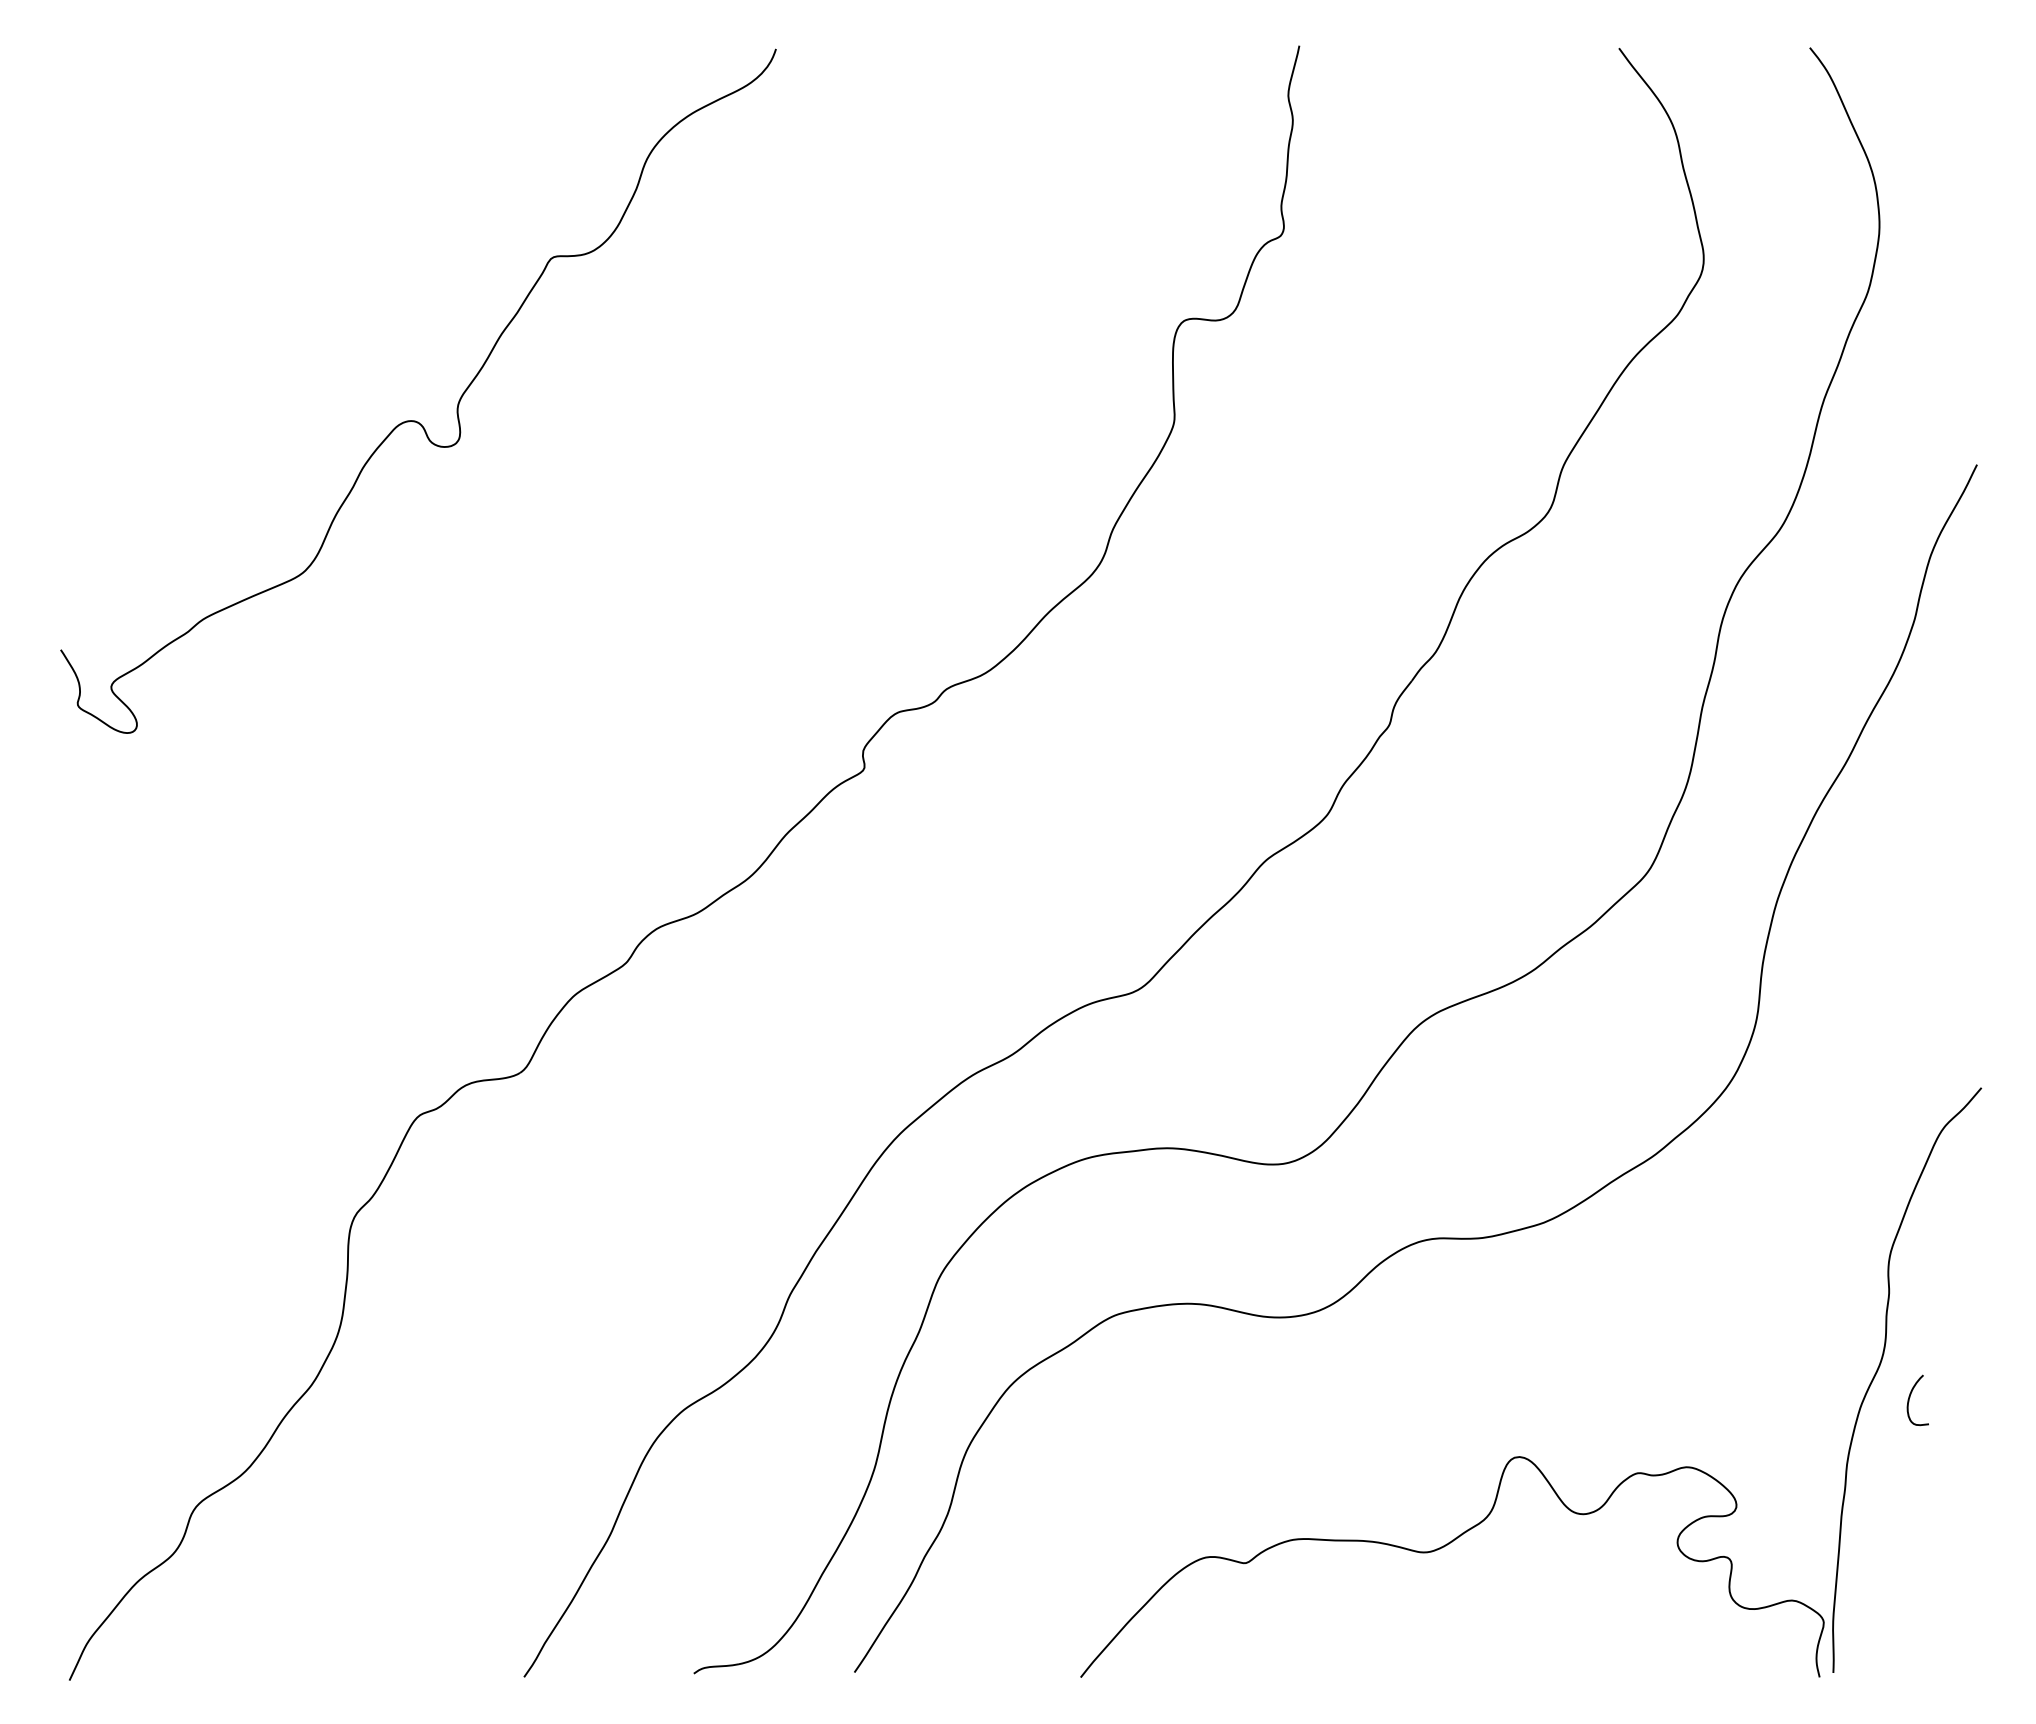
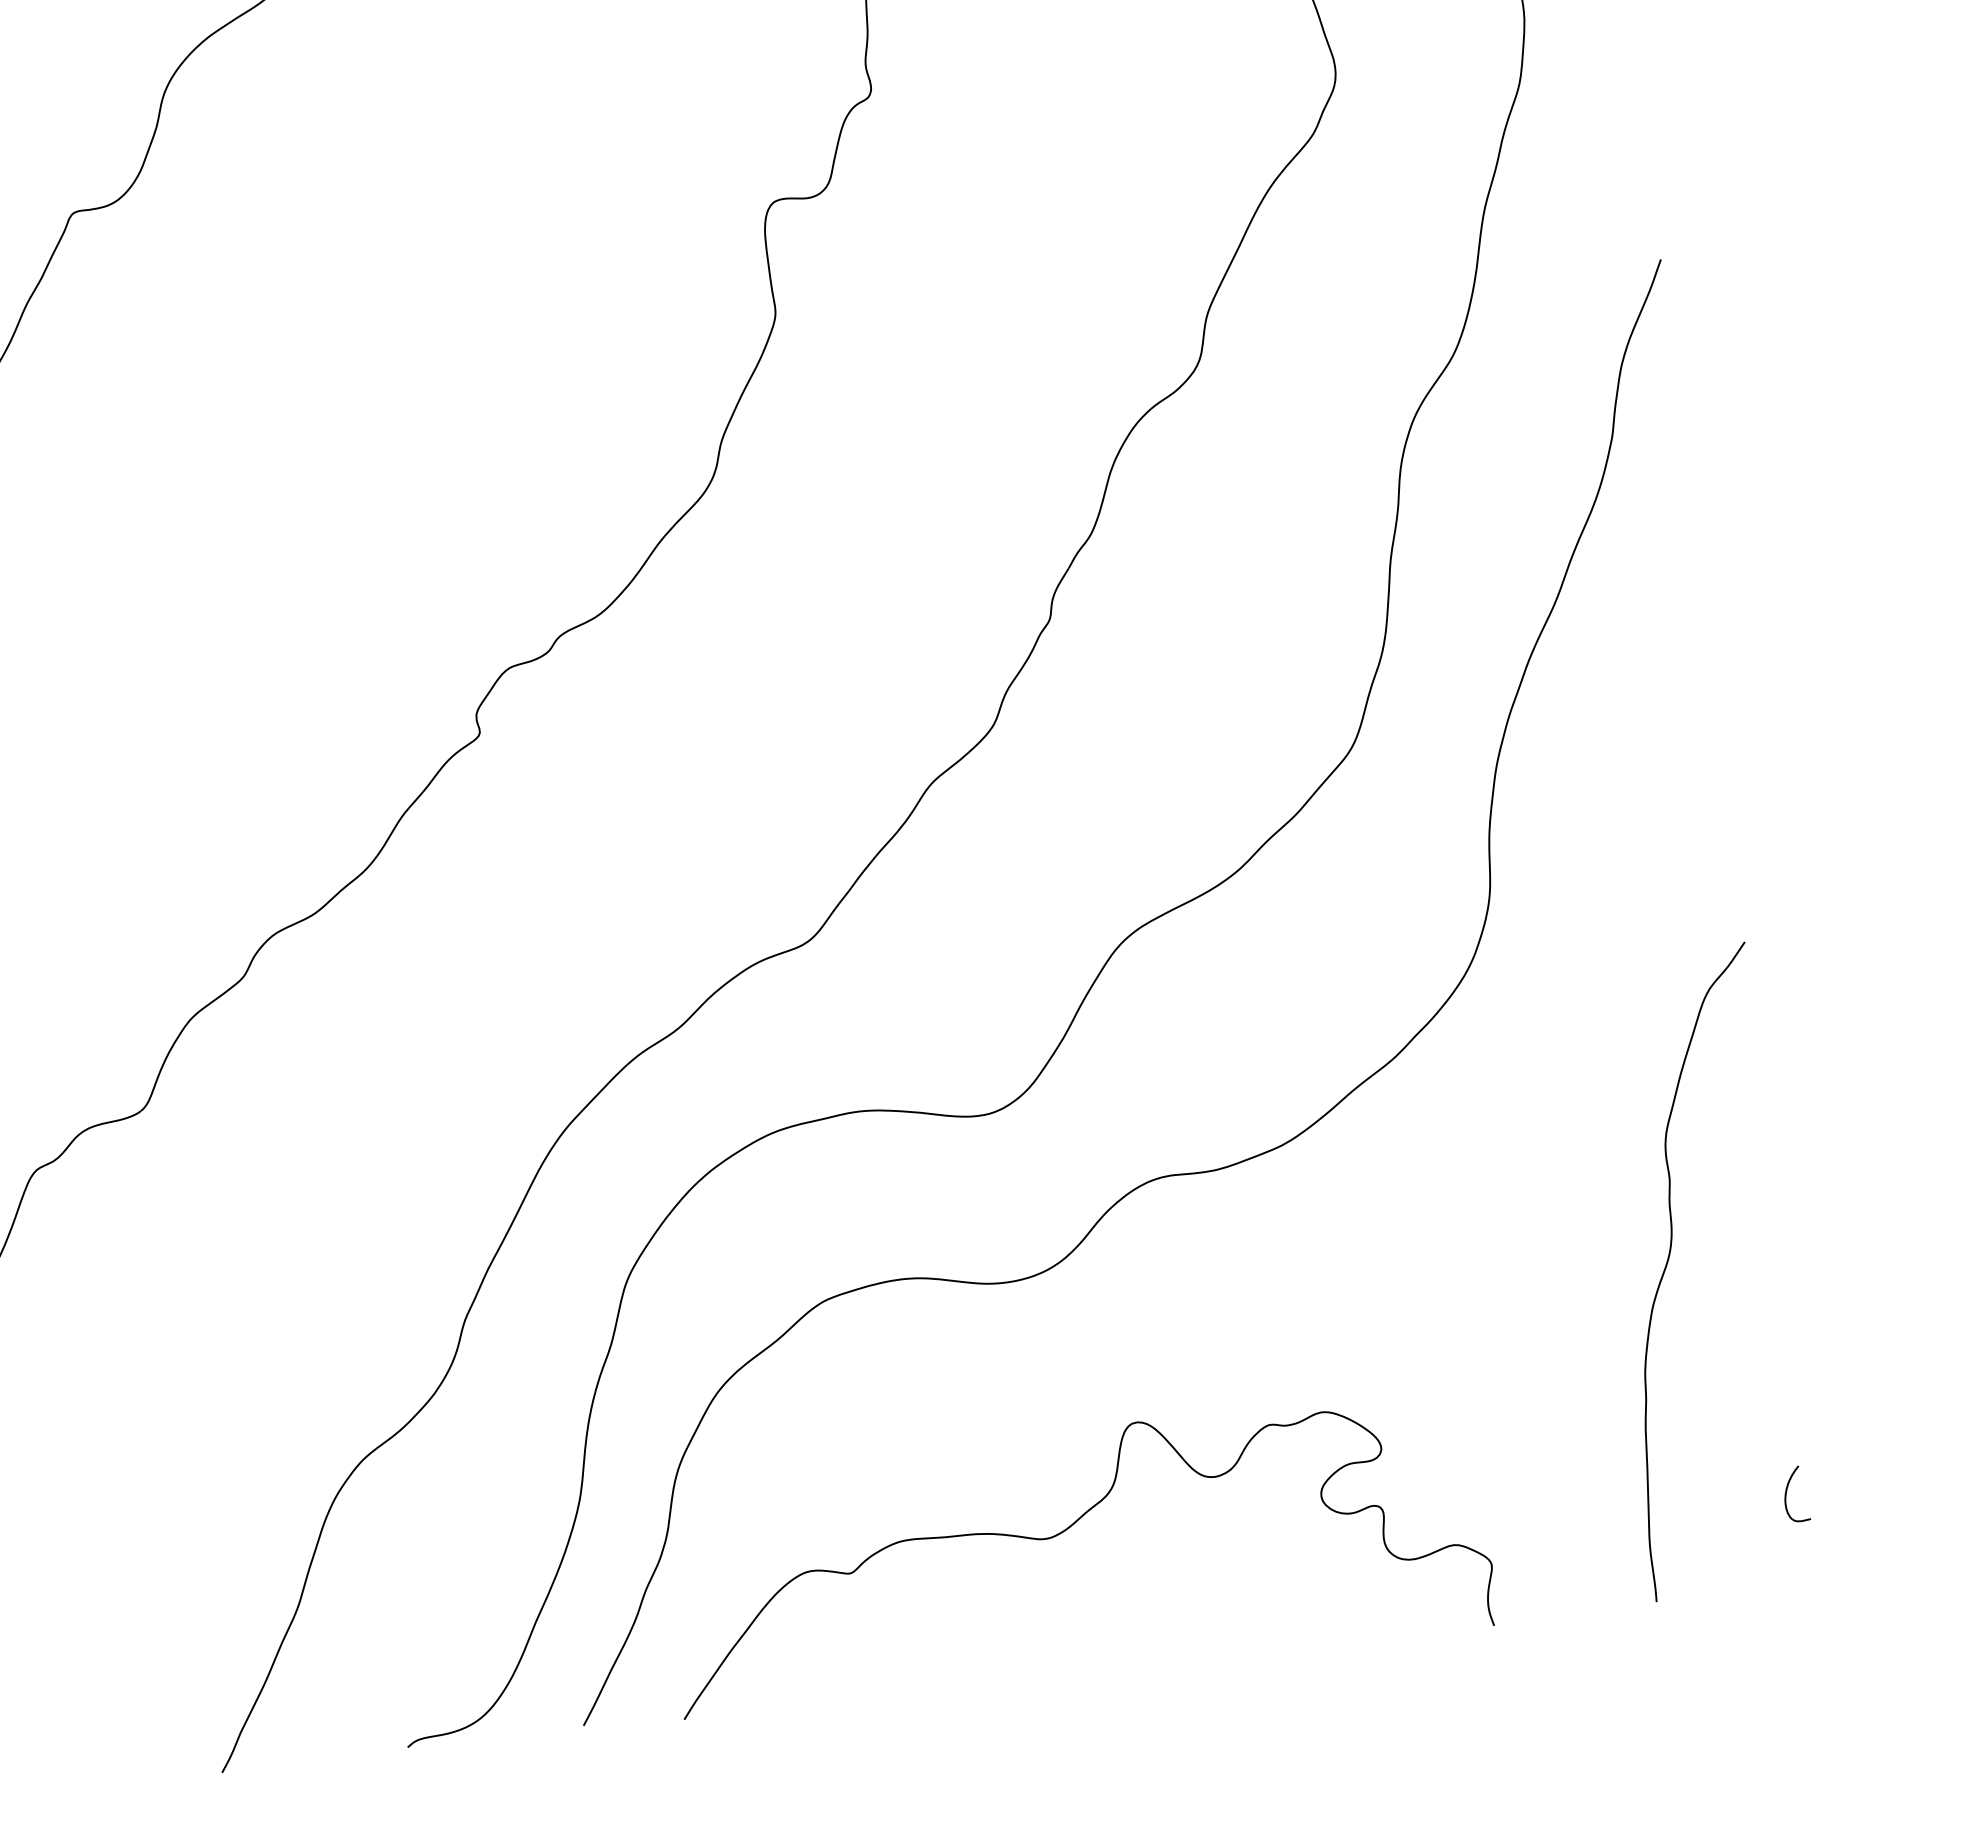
curve: (1910, 1397) -> (1787, 1492), moved
curve: (1442, 1548) -> (1064, 1532), moved

